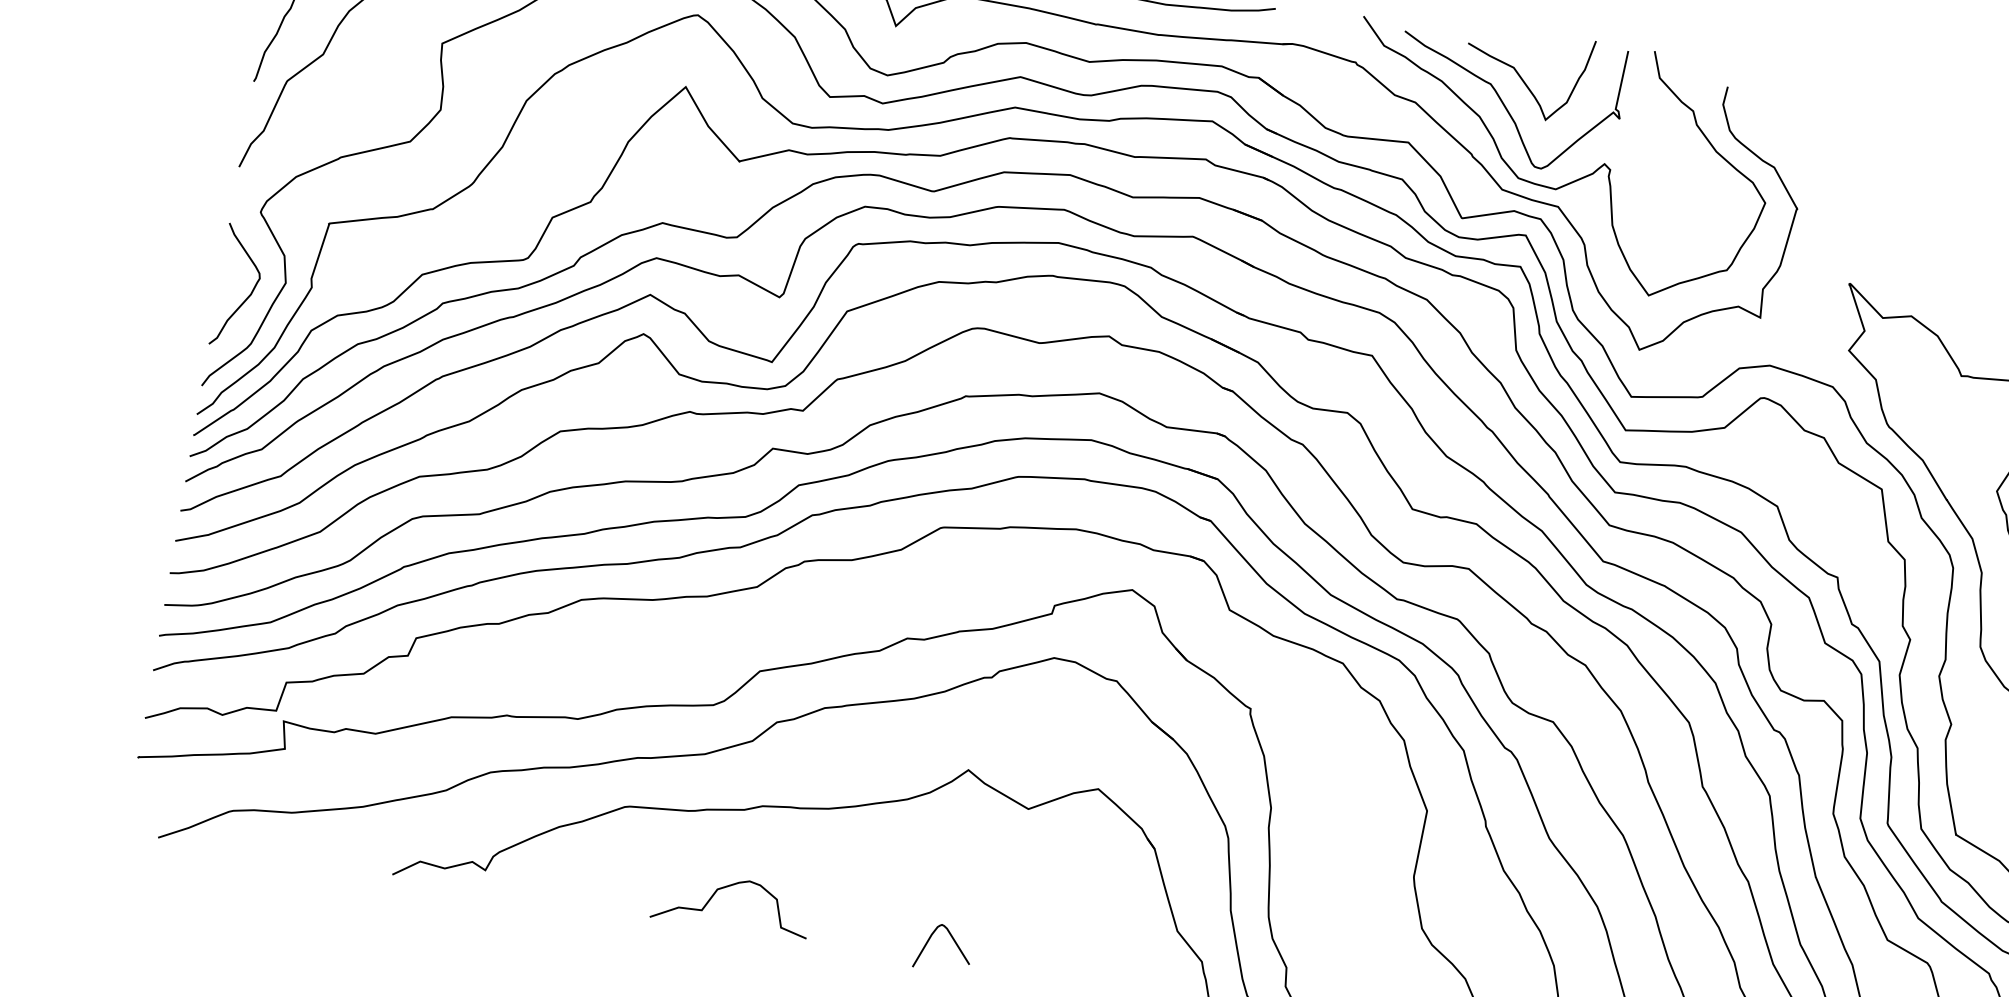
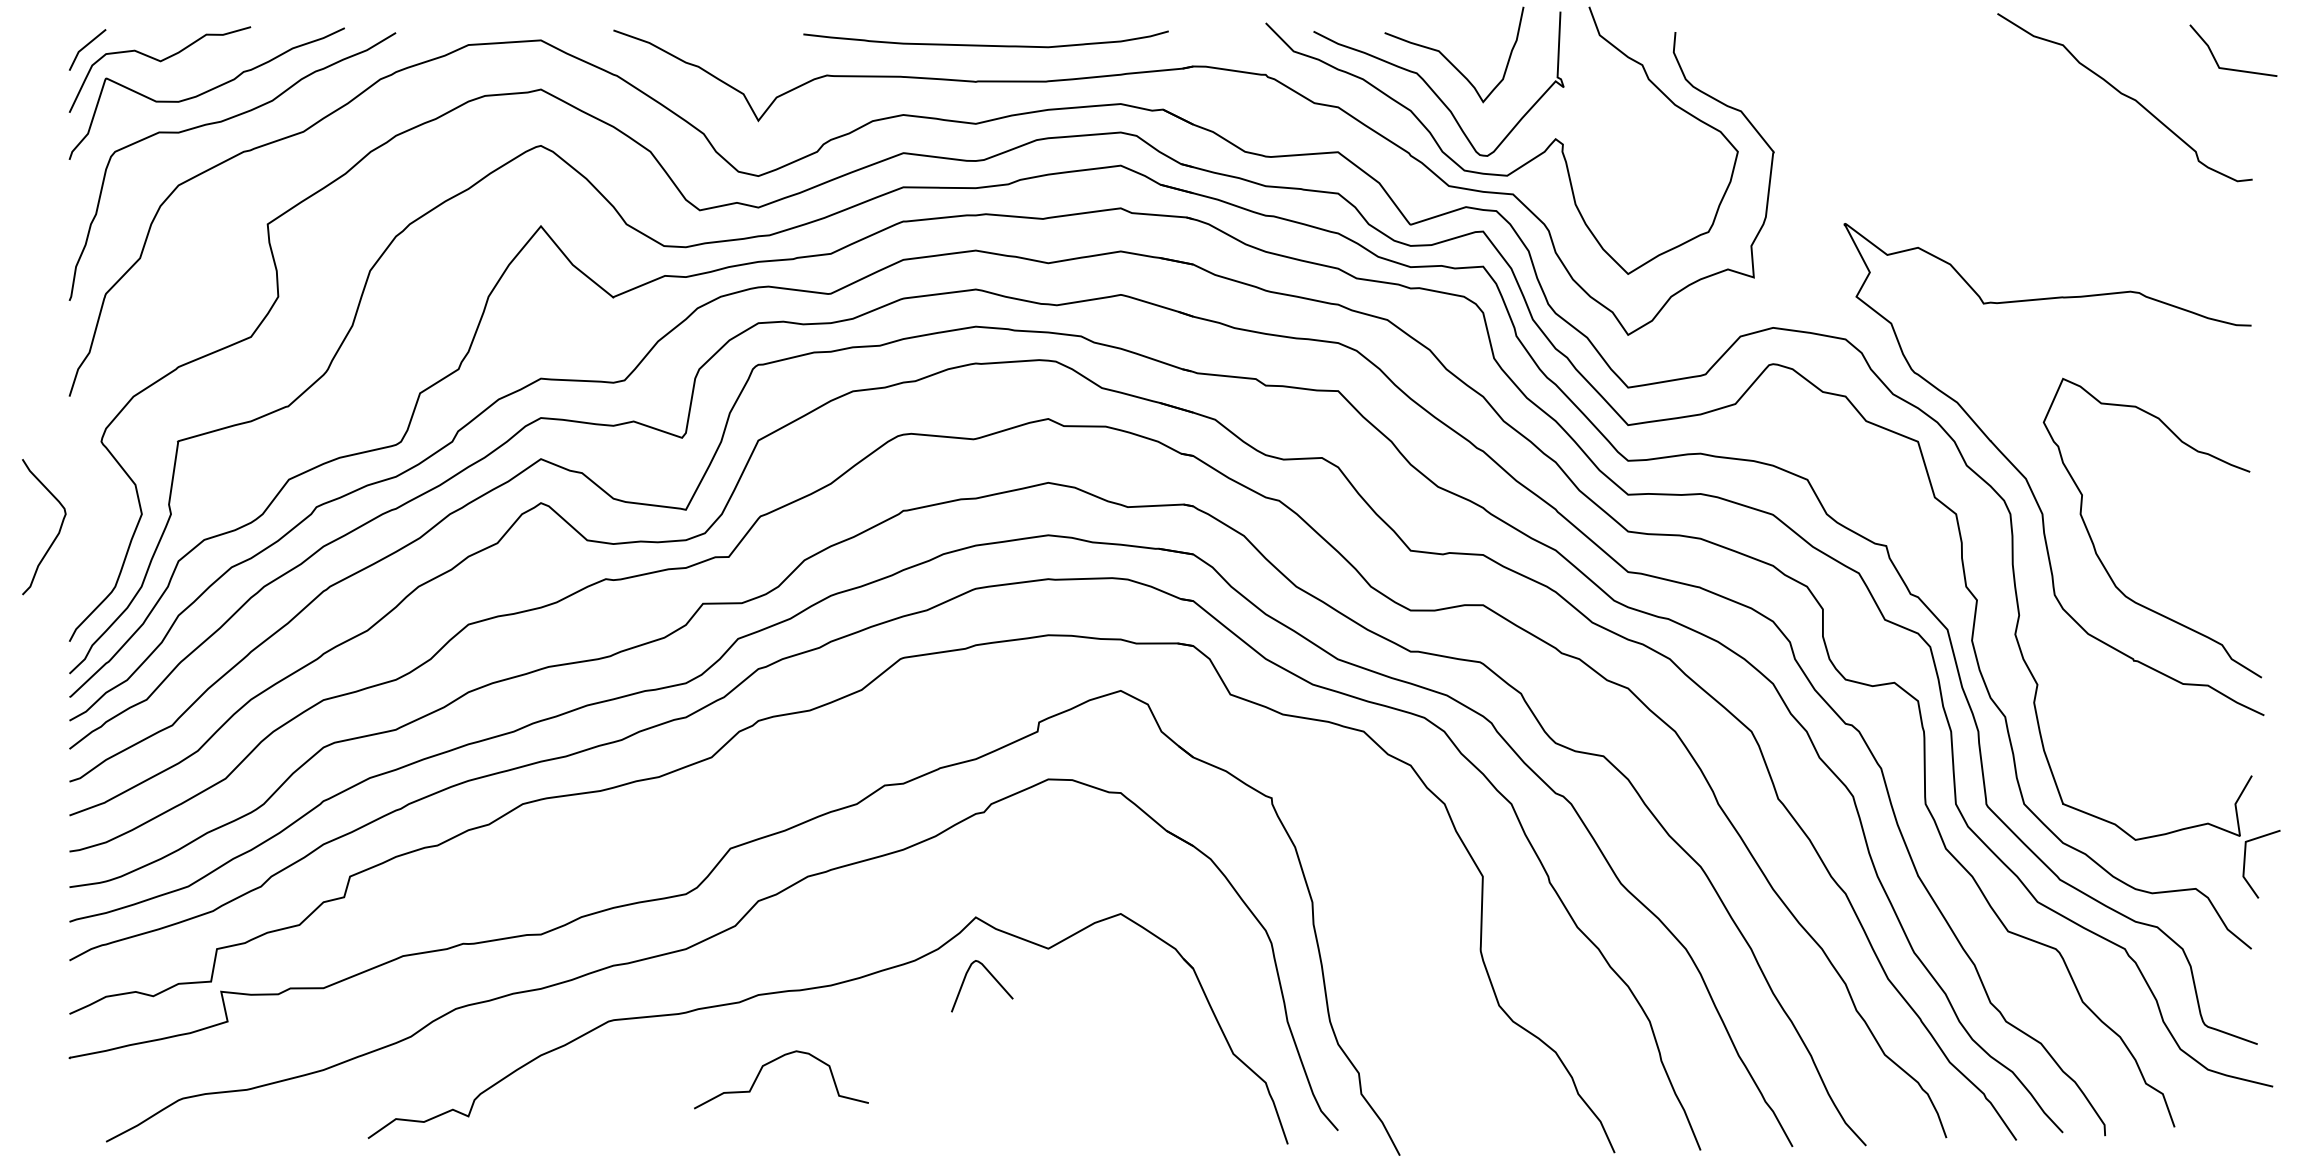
curve: (247, 296) -> (55, 536), moved
curve: (726, 887) -> (772, 1062), moved
curve: (953, 941) -> (991, 976), moved

